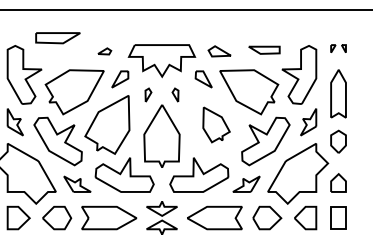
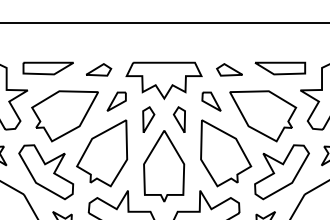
part: (57, 38) -> (47, 68), moved
part: (264, 50) -> (280, 68), size x1.43
part: (104, 51) -> (98, 70), size x1.67
part: (148, 94) -> (148, 118), size x1.67
part: (175, 94) -> (179, 118), size x1.67
part: (216, 124) -> (225, 152), size x1.67

